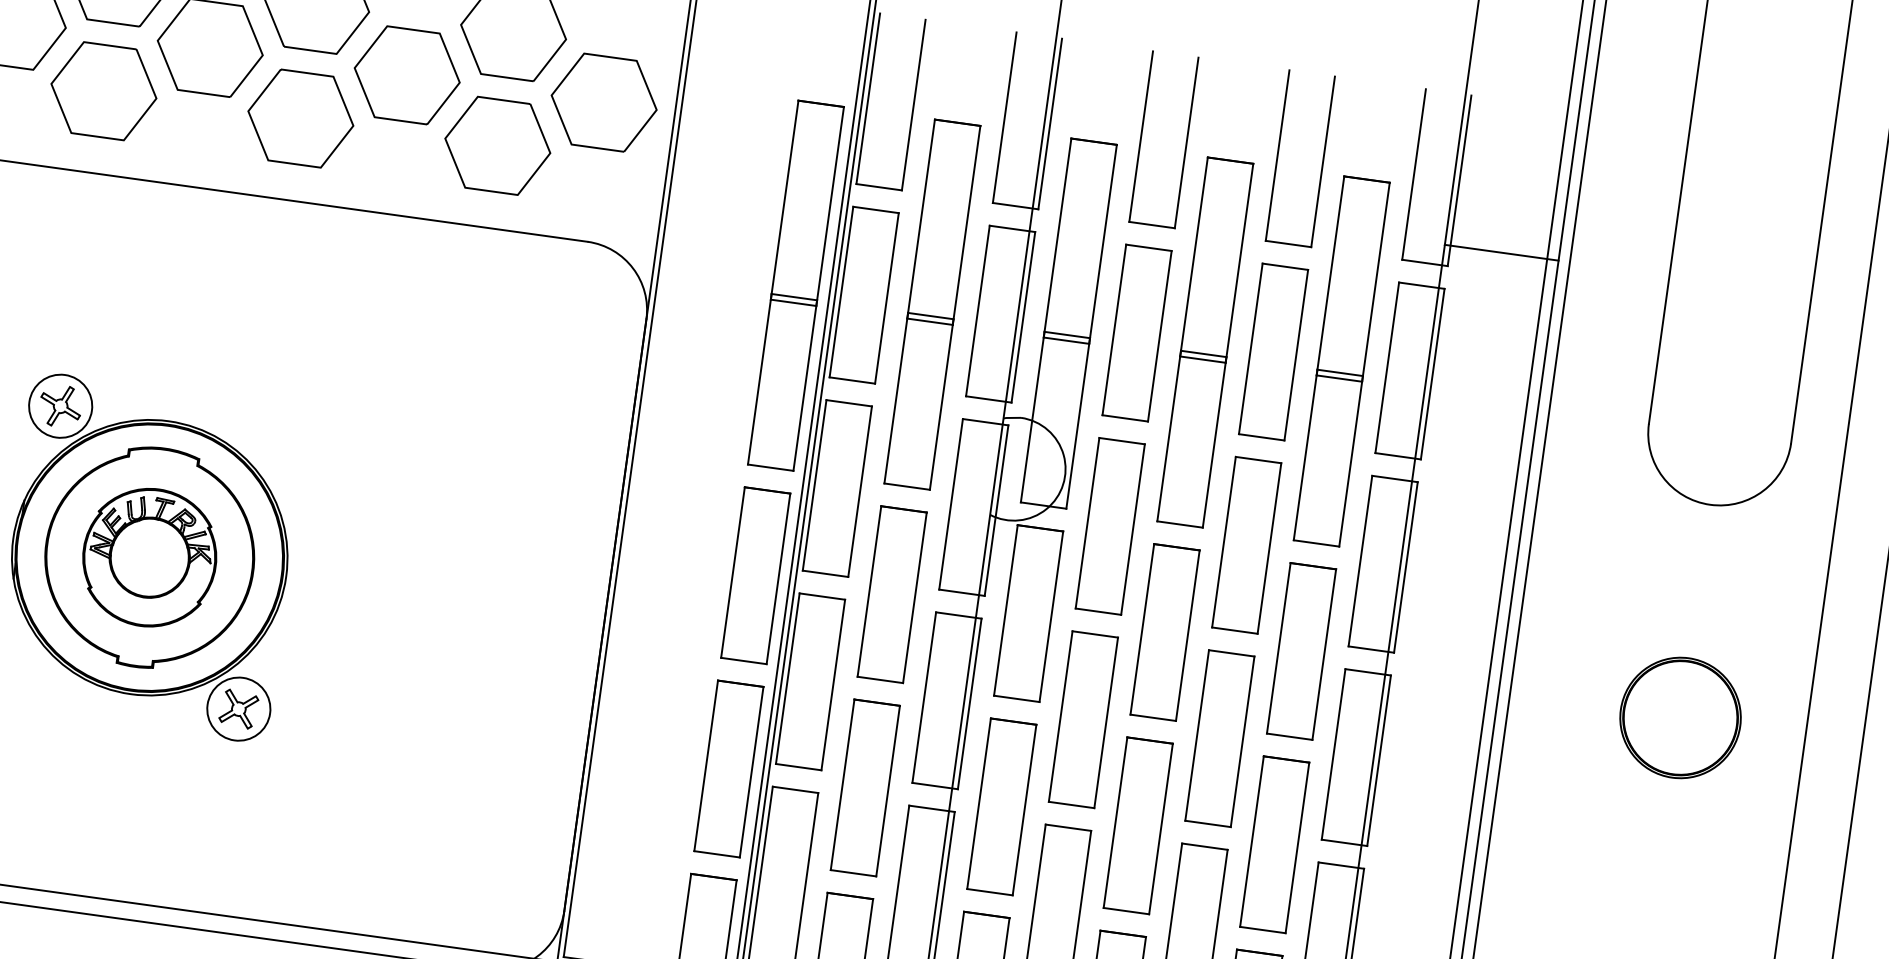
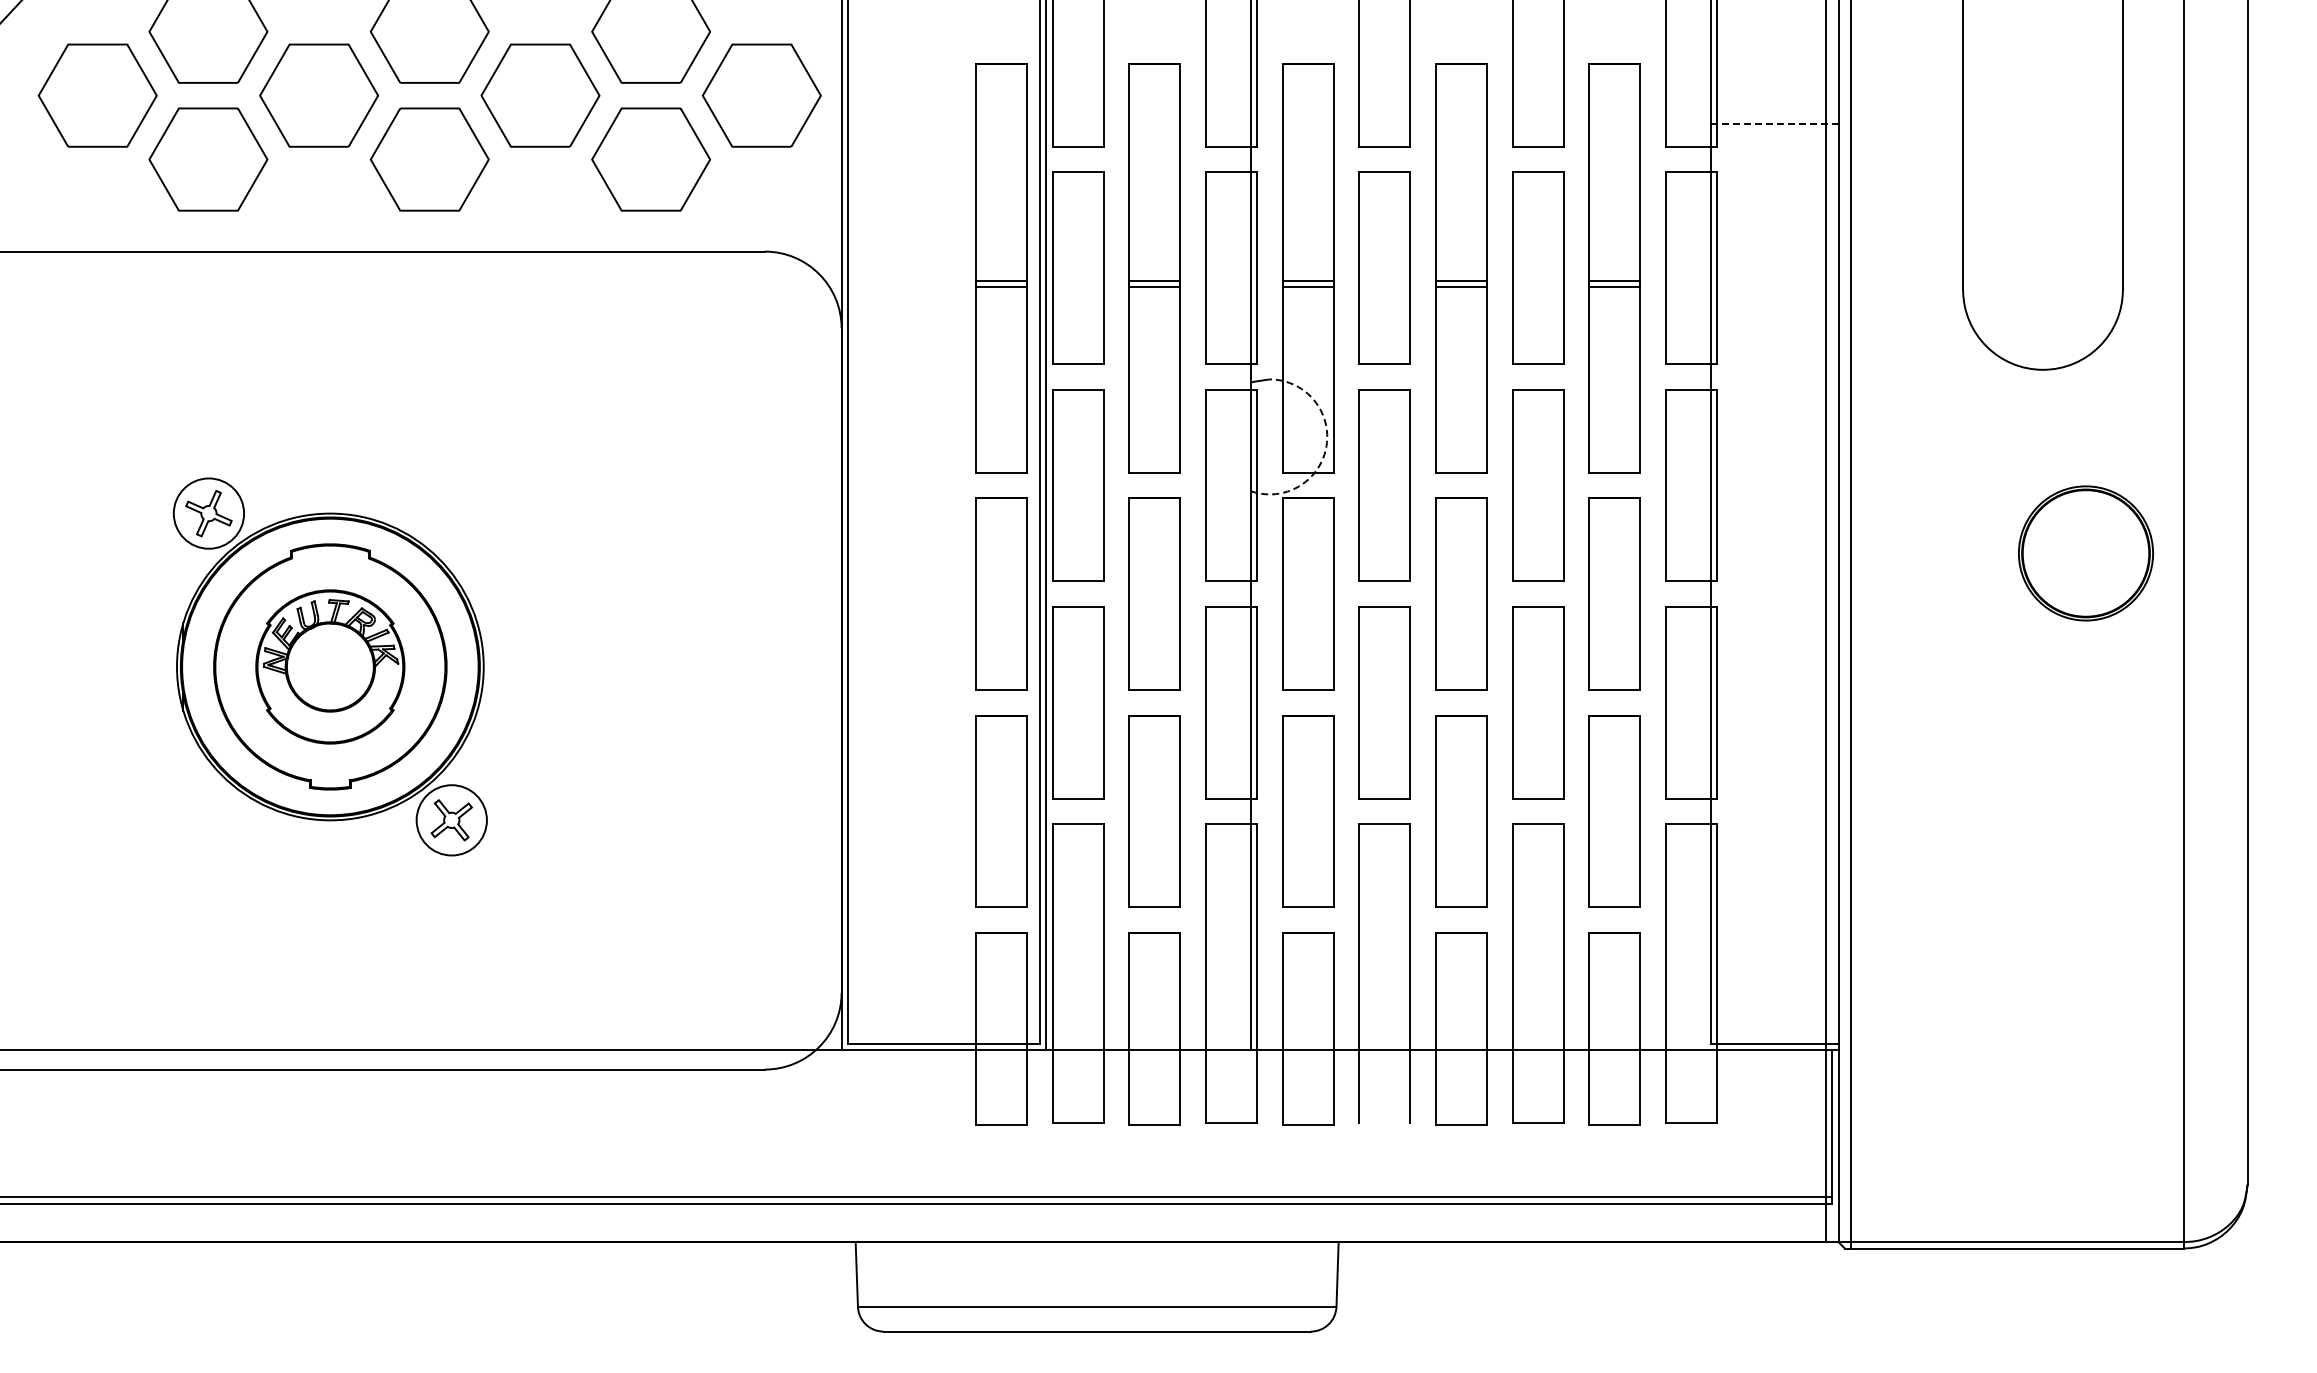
line: (1501, 252) -> (1774, 123), solid -> dashed
arc: (1063, 484) -> (1326, 446), solid -> dashed
part: (1680, 717) -> (2085, 553), moved

